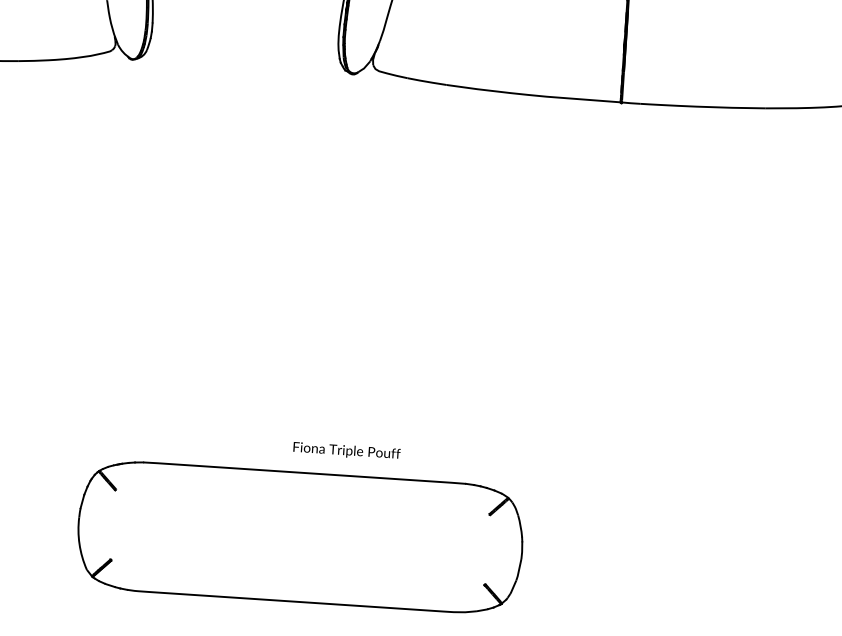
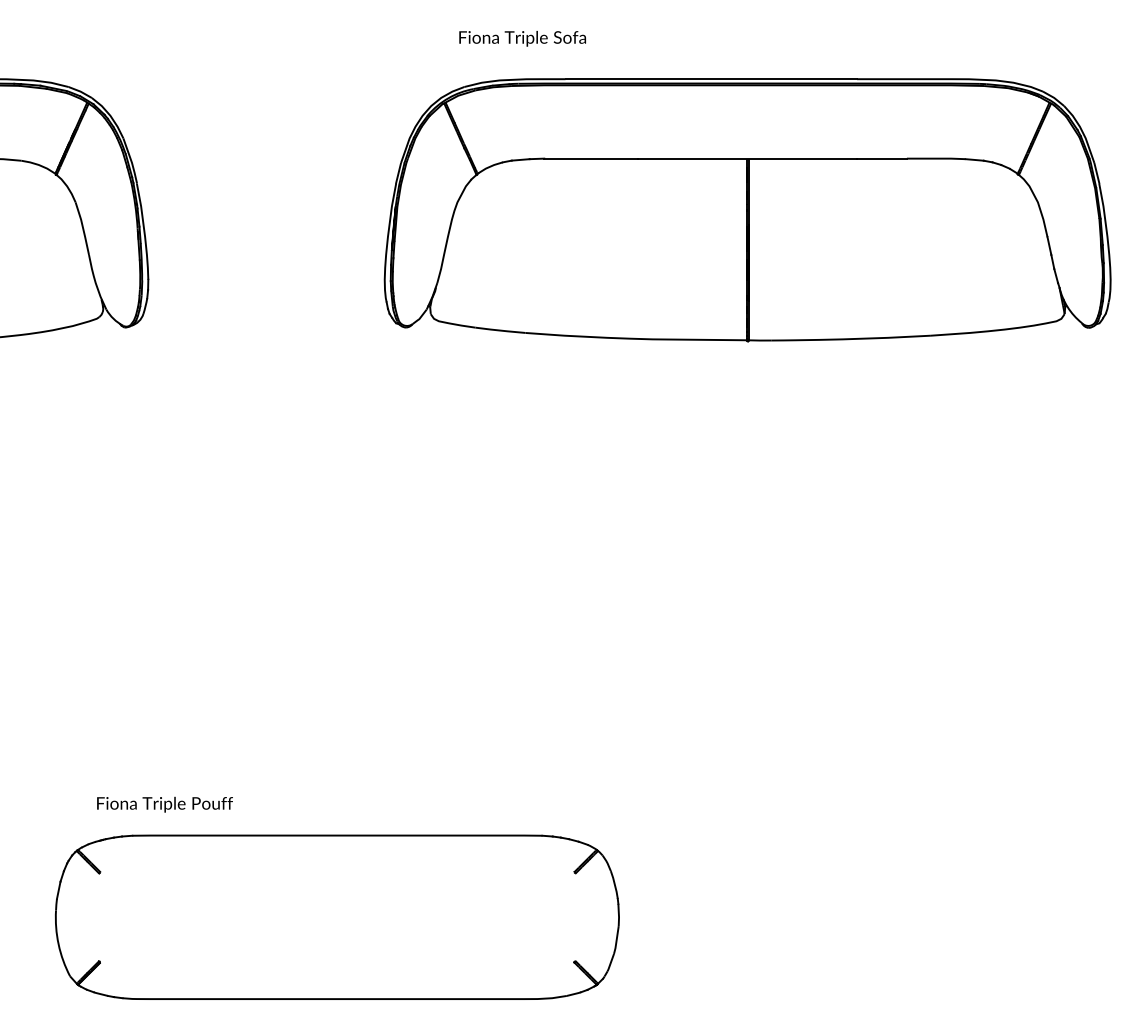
text: (346, 451) -> (164, 804), moved
part: (300, 536) -> (337, 916), moved

